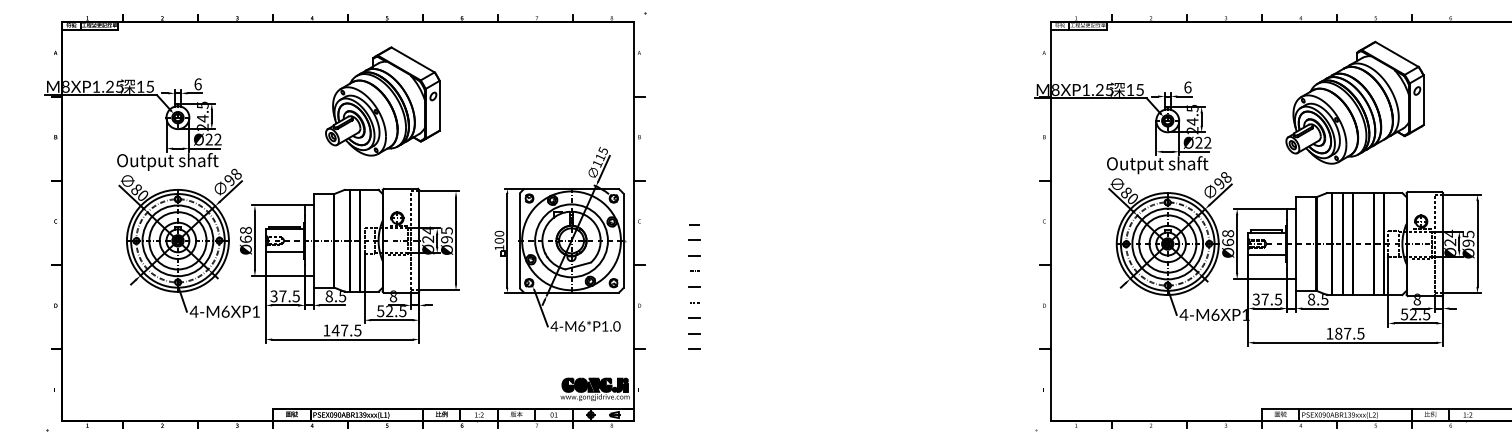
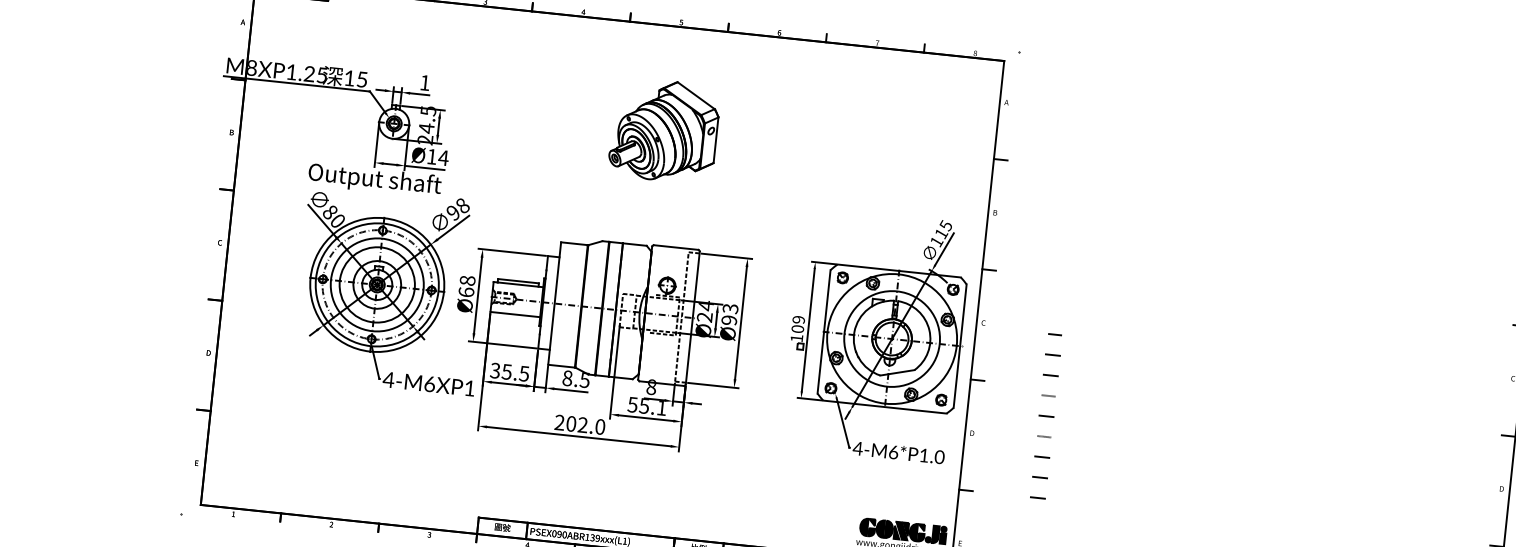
text: (197, 84) -> (424, 83), 6 -> 1
part: (382, 101) -> (663, 130), size x0.7
text: (213, 139) -> (437, 157), Ø22 -> Ø14
text: (446, 230) -> (729, 308), Ø95 -> Ø93
text: (499, 233) -> (798, 319), 100 -> 109
text: (282, 296) -> (506, 372), 37.5 -> 35.5
text: (395, 311) -> (652, 407), 52.5 -> 55.1
text: (342, 330) -> (580, 424), 147.5 -> 202.0

